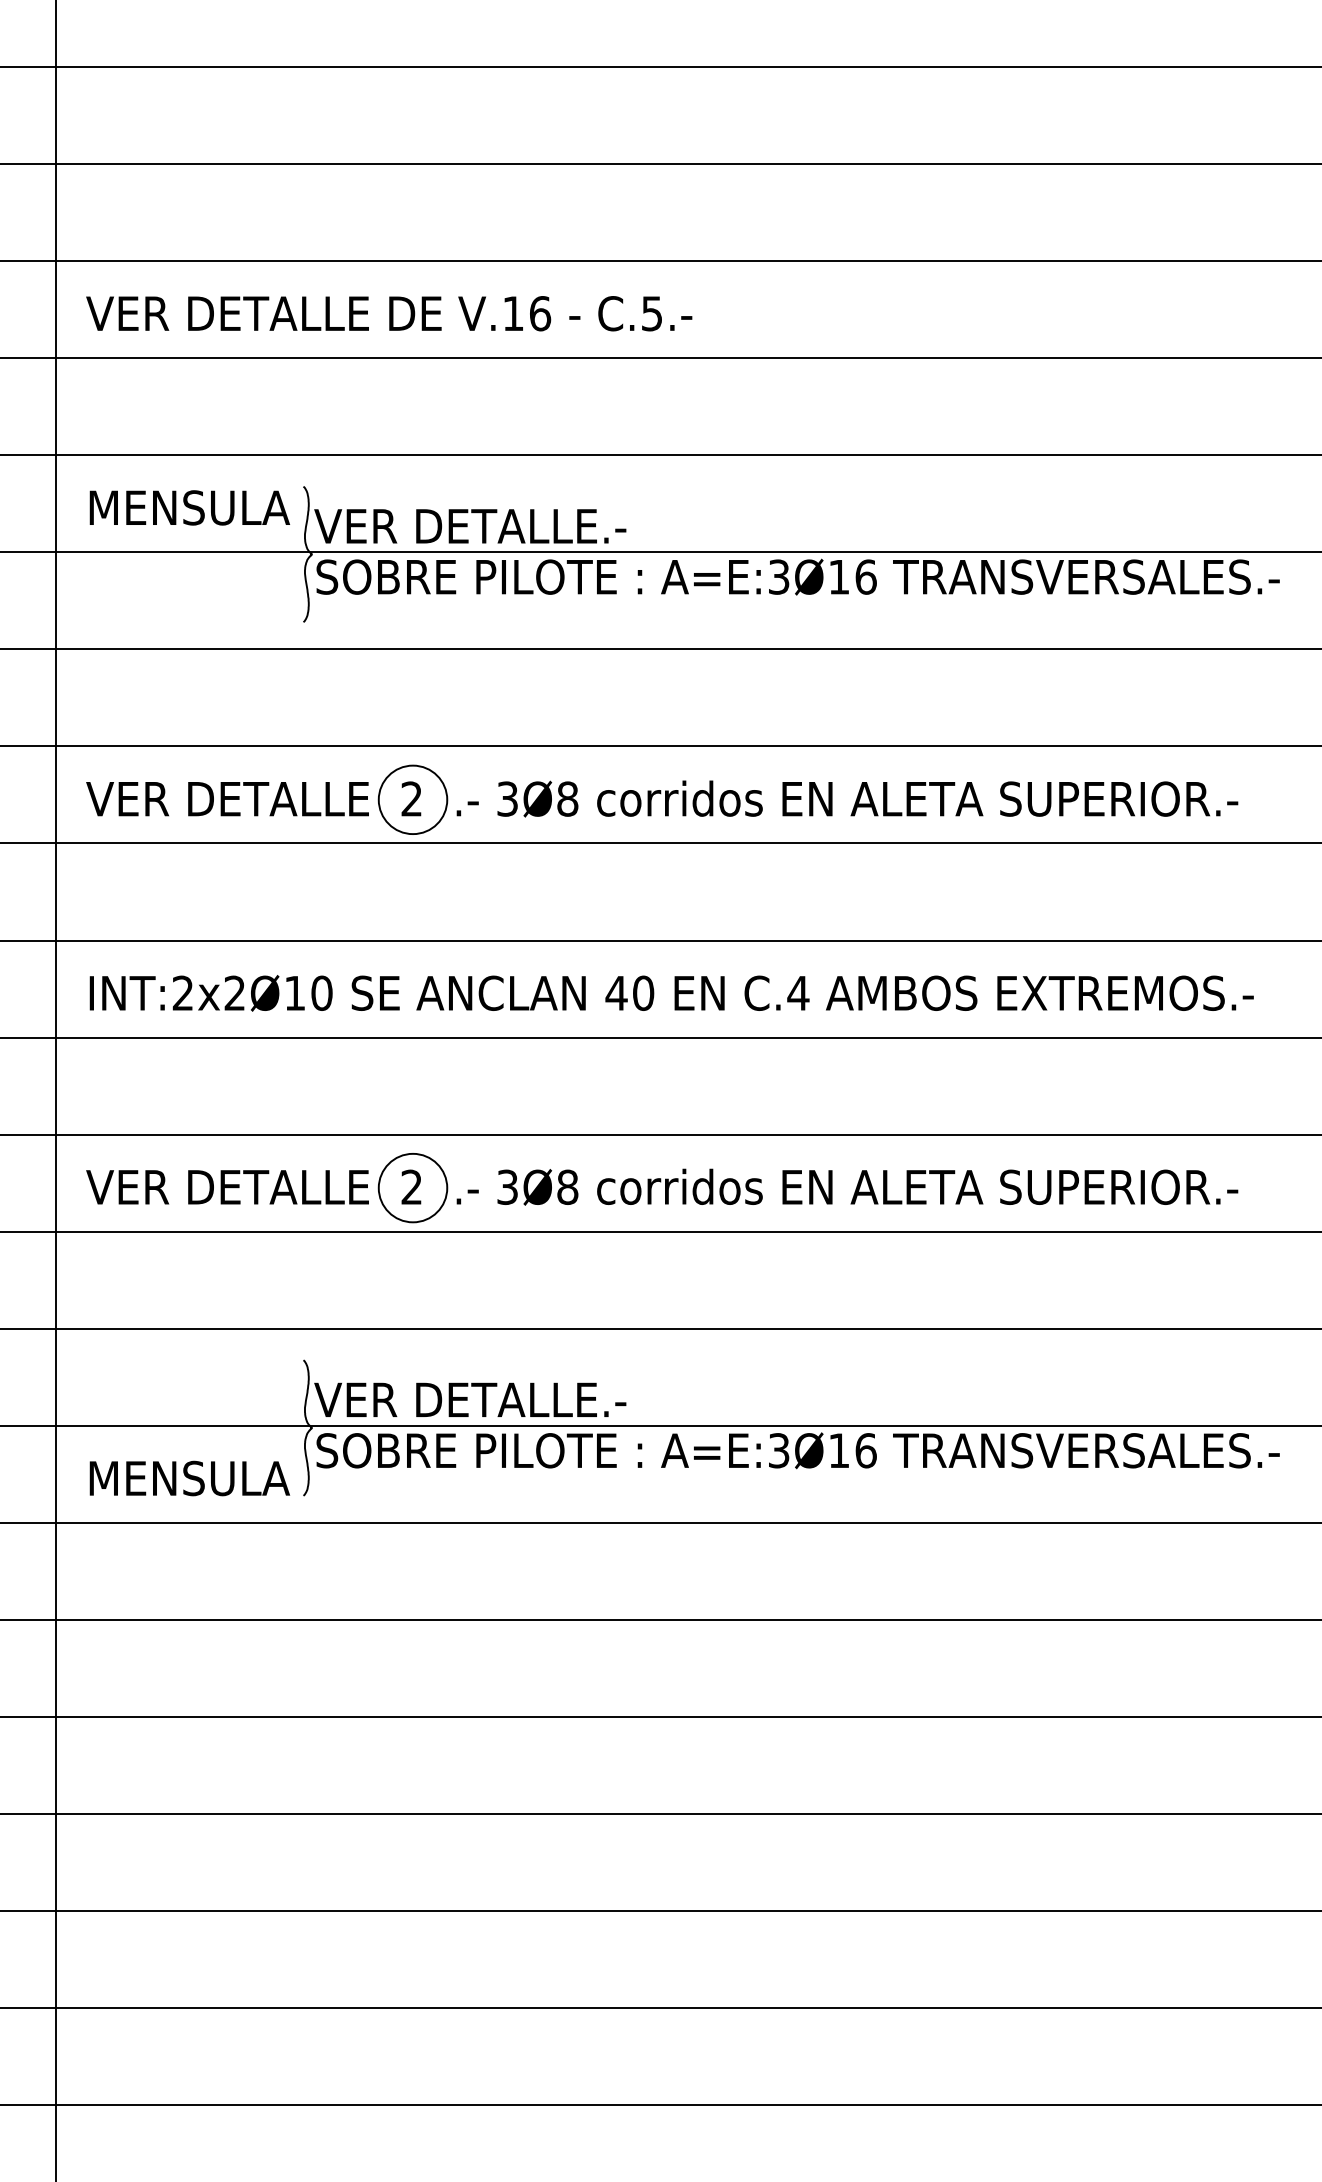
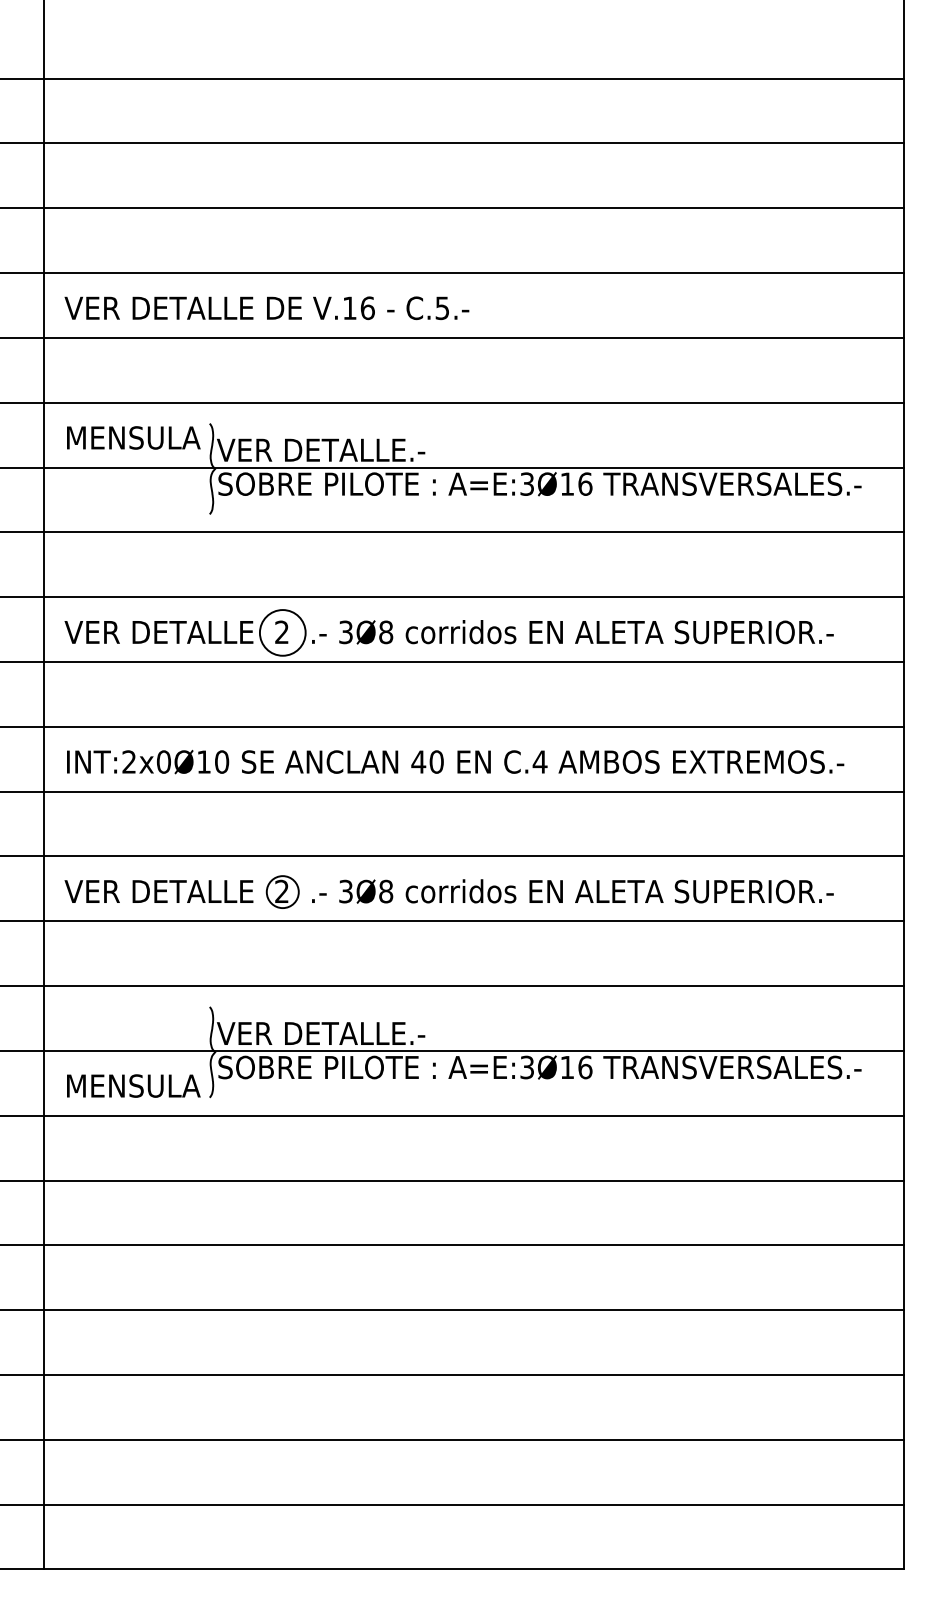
text: (234, 992) -> (163, 761), INT:2x2Ø10 -> INT:2x0Ø10
circle: (412, 1187) -> (282, 891), size x0.7

